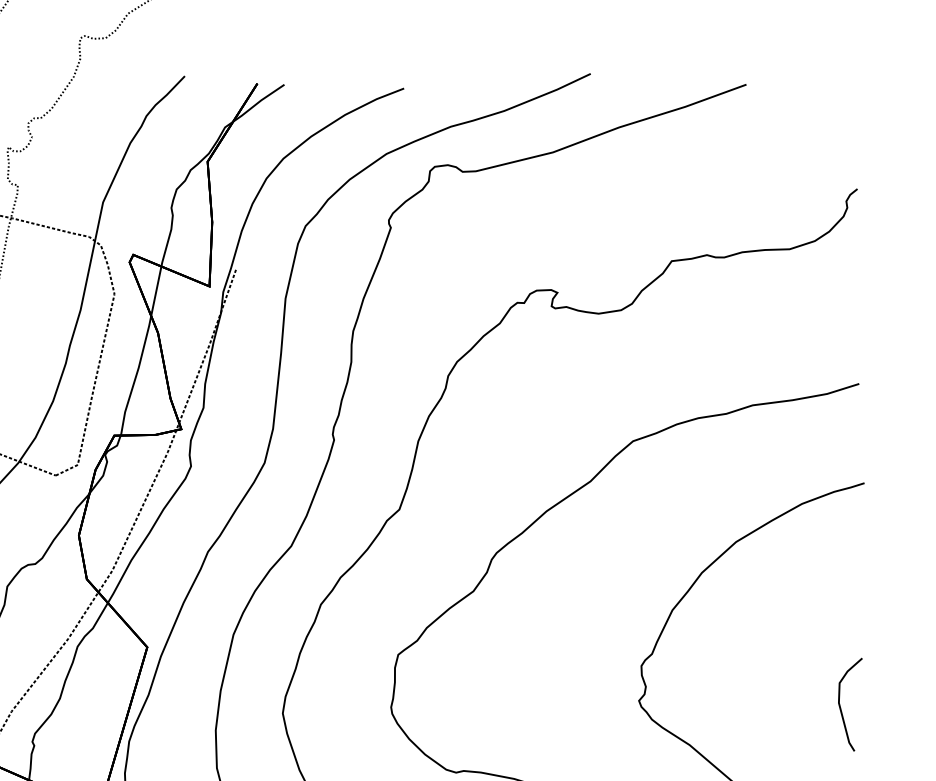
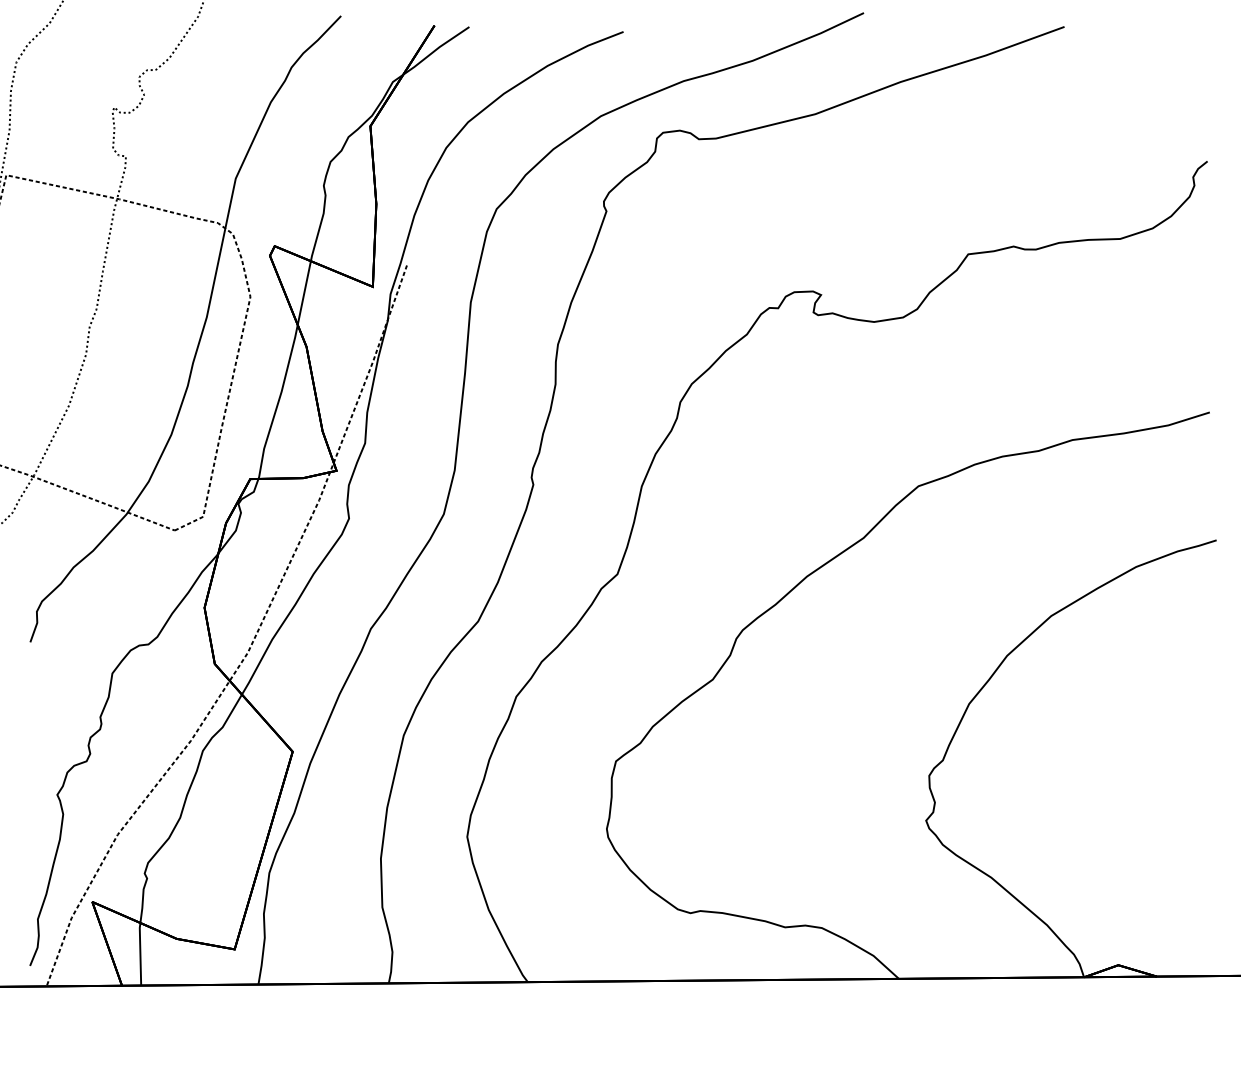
curve: (841, 707) -> (1186, 829), removed

